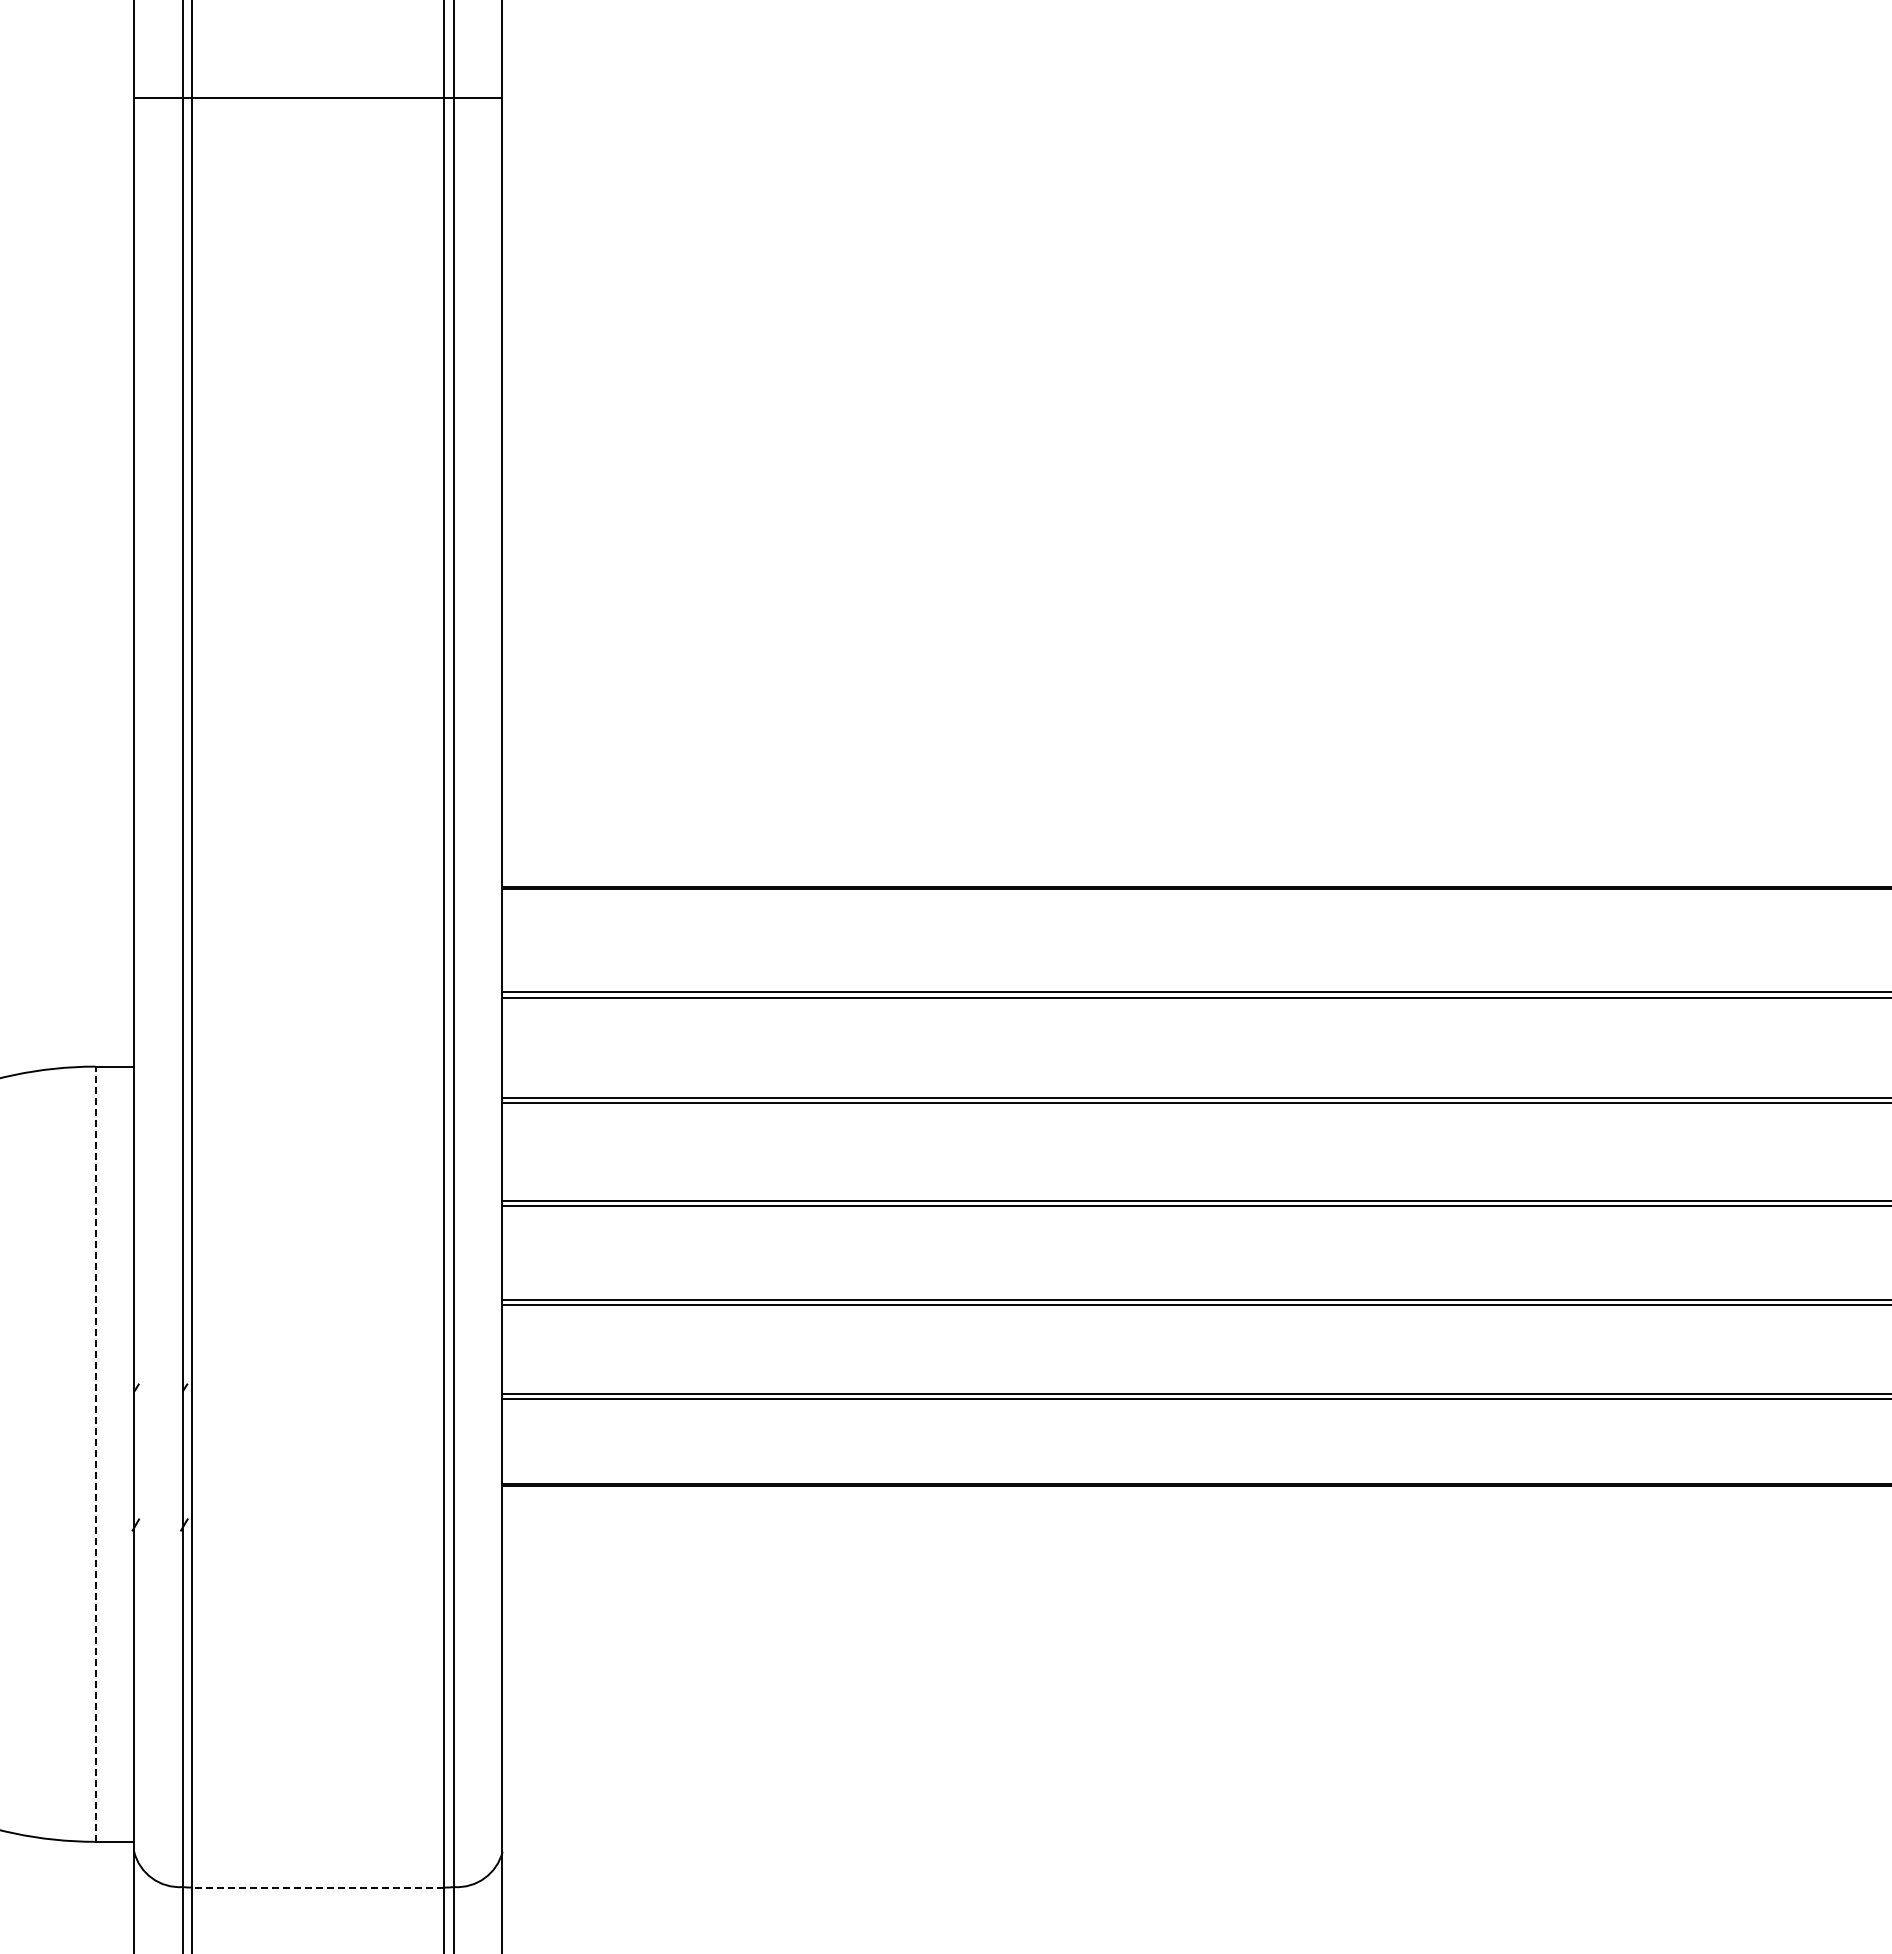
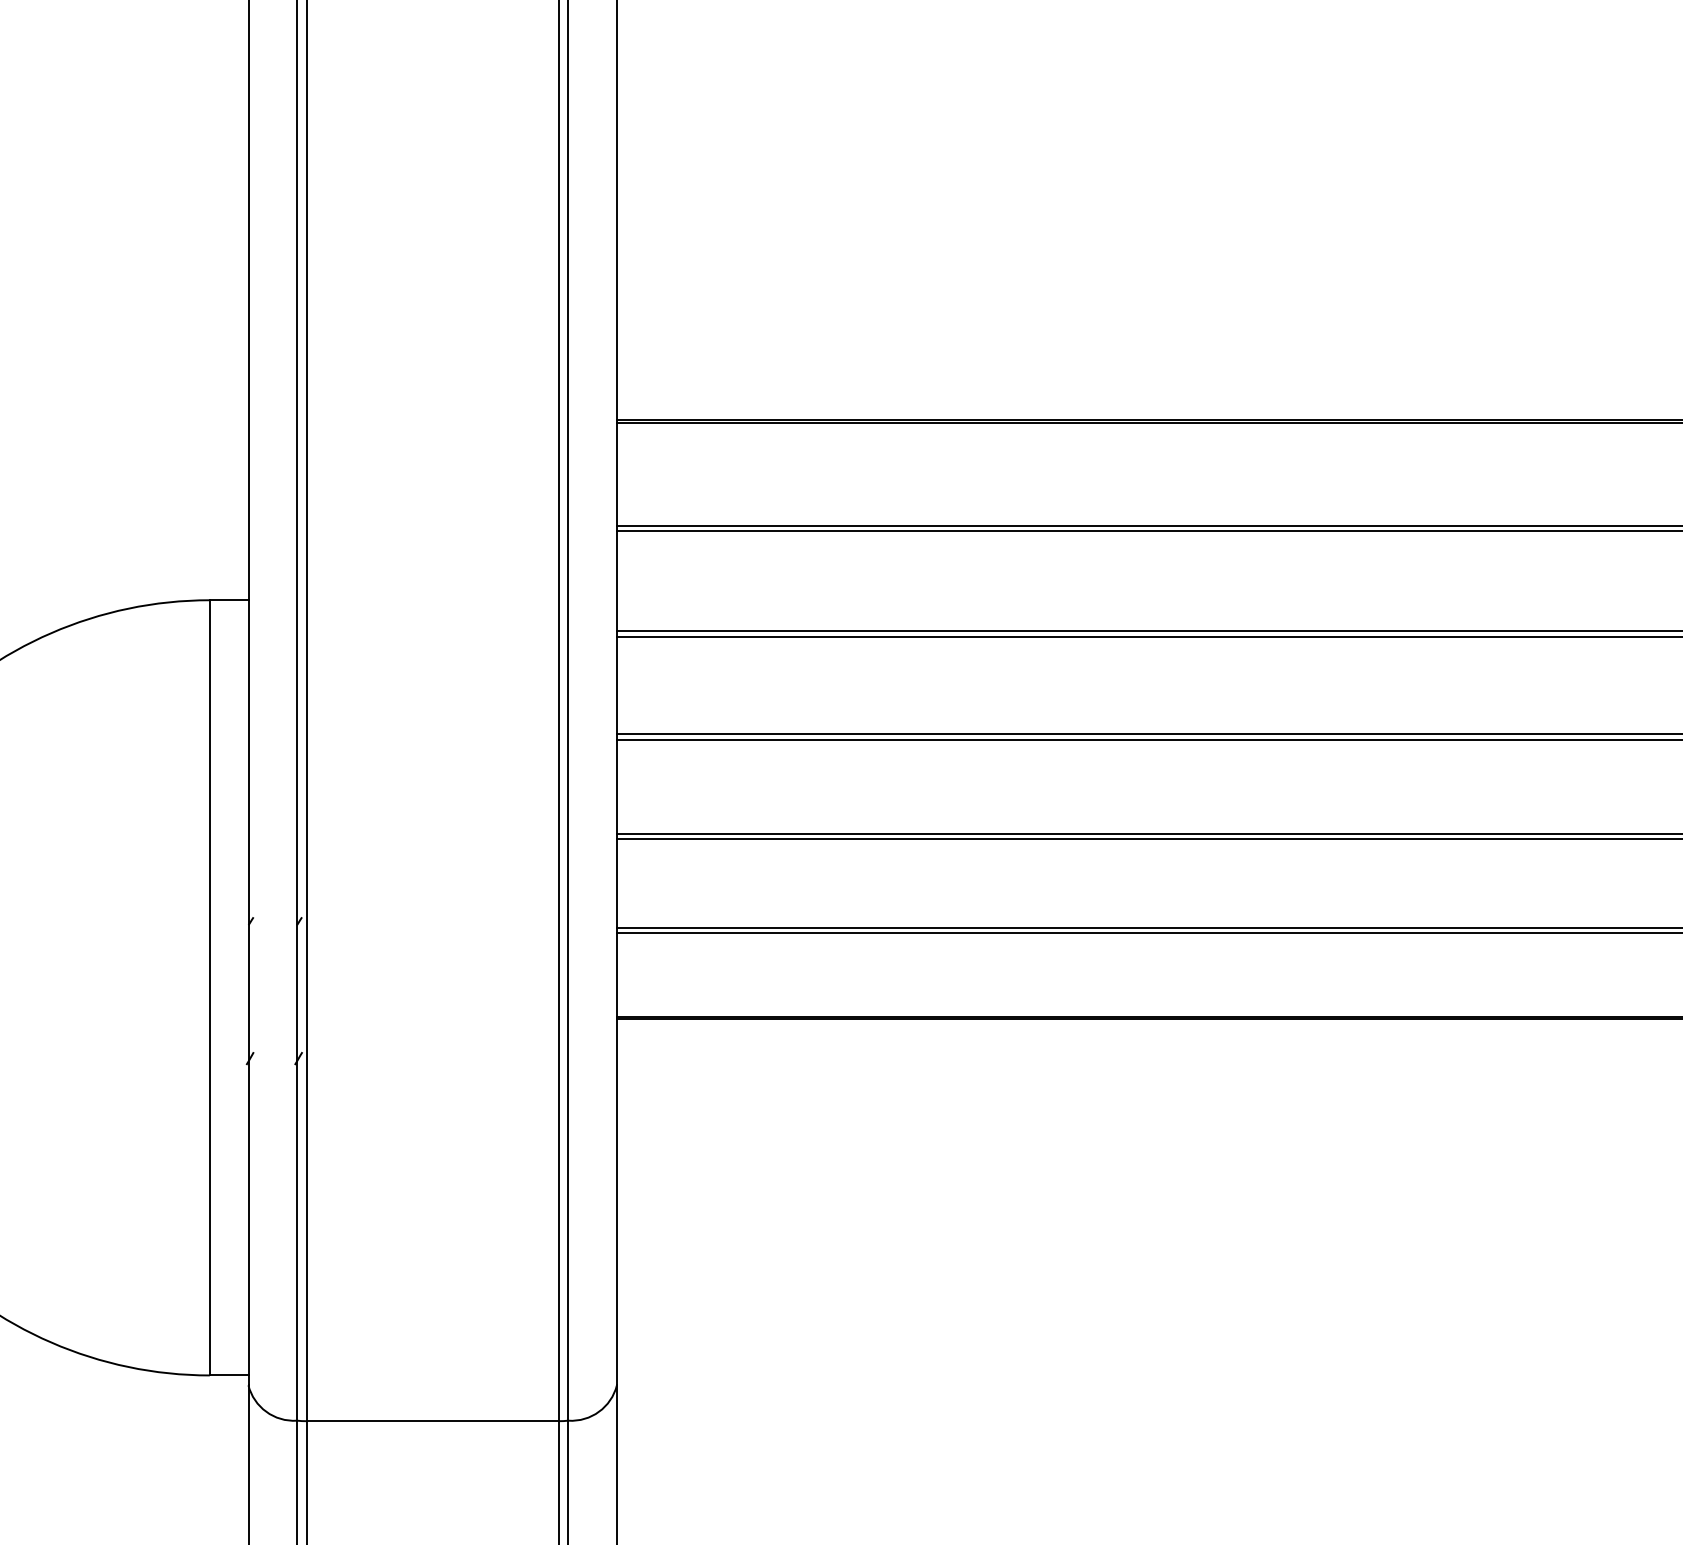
line: (95, 1454) -> (209, 988), dashed -> solid
line: (318, 1887) -> (432, 1421), dashed -> solid

